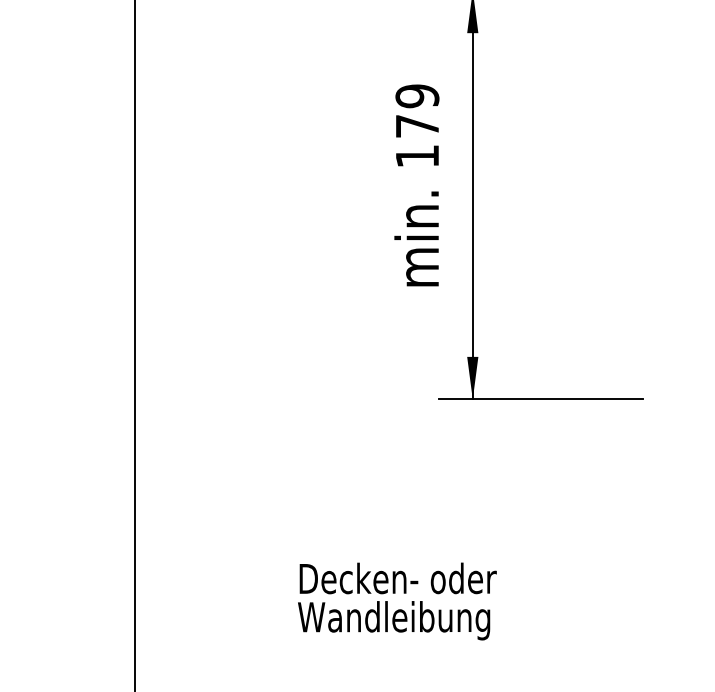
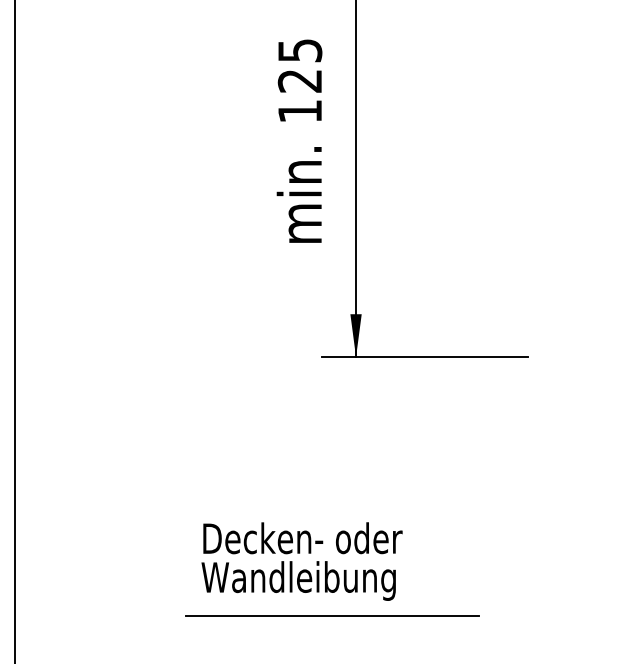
text: (417, 110) -> (300, 65), 179 -> 125
text: (397, 601) -> (302, 561), moved
line: (449, 654) -> (332, 615), added

